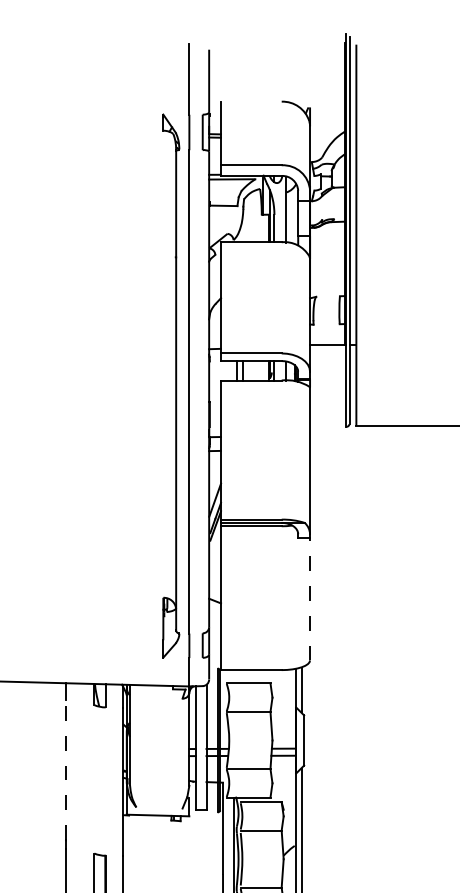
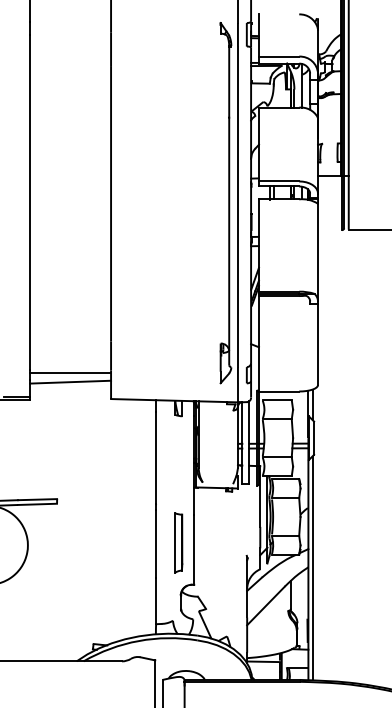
line: (310, 599) -> (318, 344), dashed -> solid
line: (66, 769) -> (156, 457), dashed -> solid

